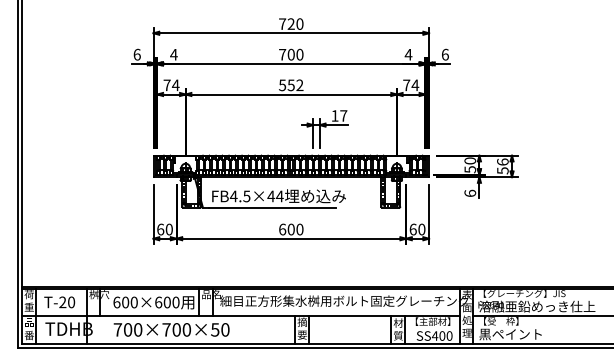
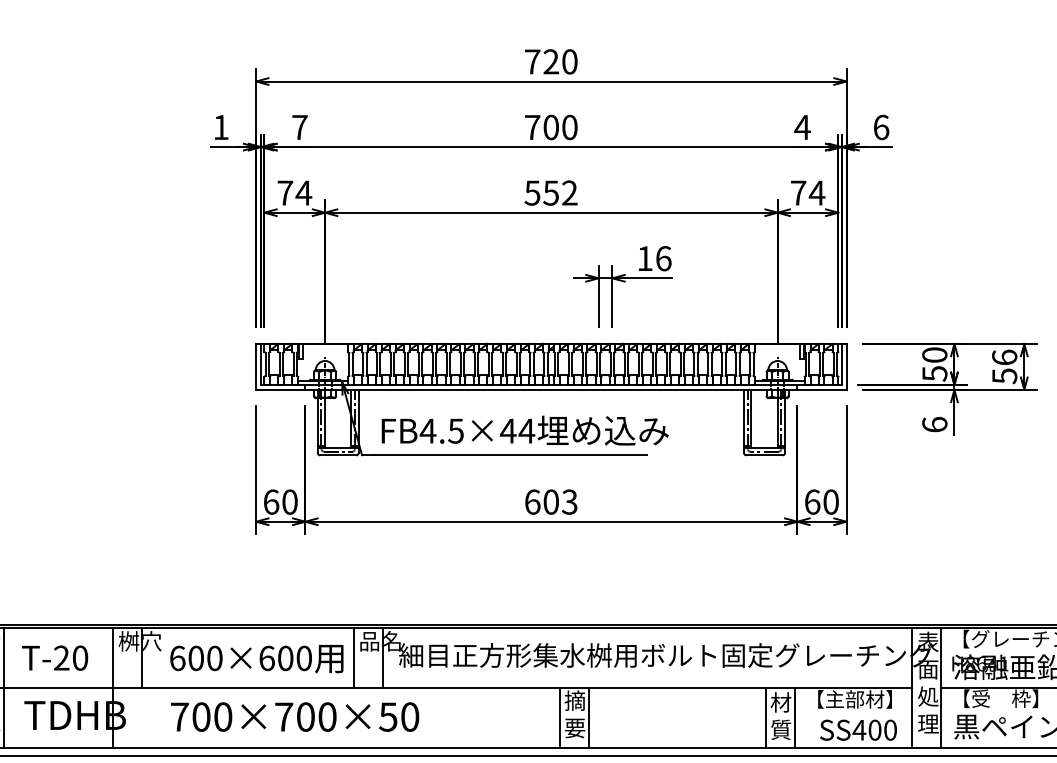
text: (136, 54) -> (219, 126), 6 -> 1
text: (173, 54) -> (298, 126), 4 -> 7
text: (343, 115) -> (663, 257), 17 -> 16
text: (299, 229) -> (568, 501), 600 -> 603

